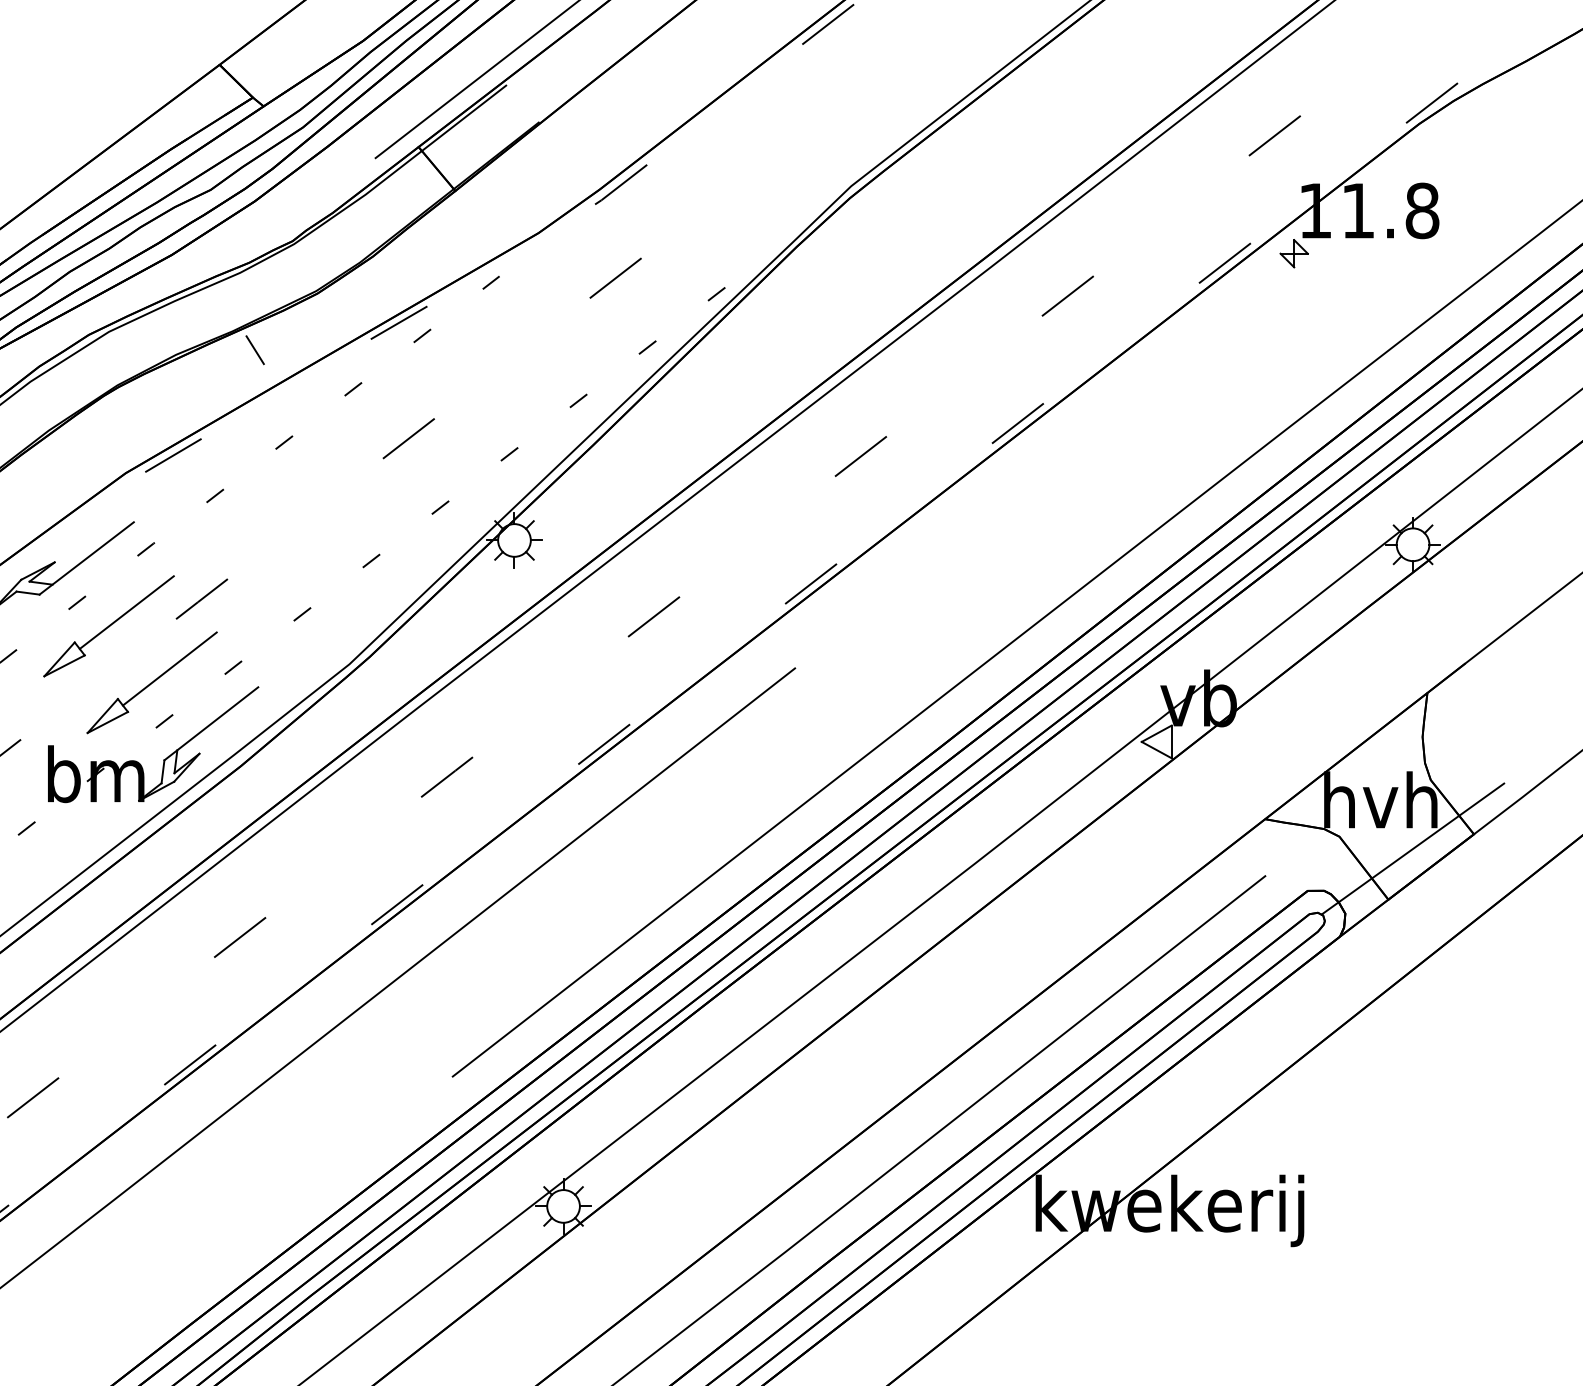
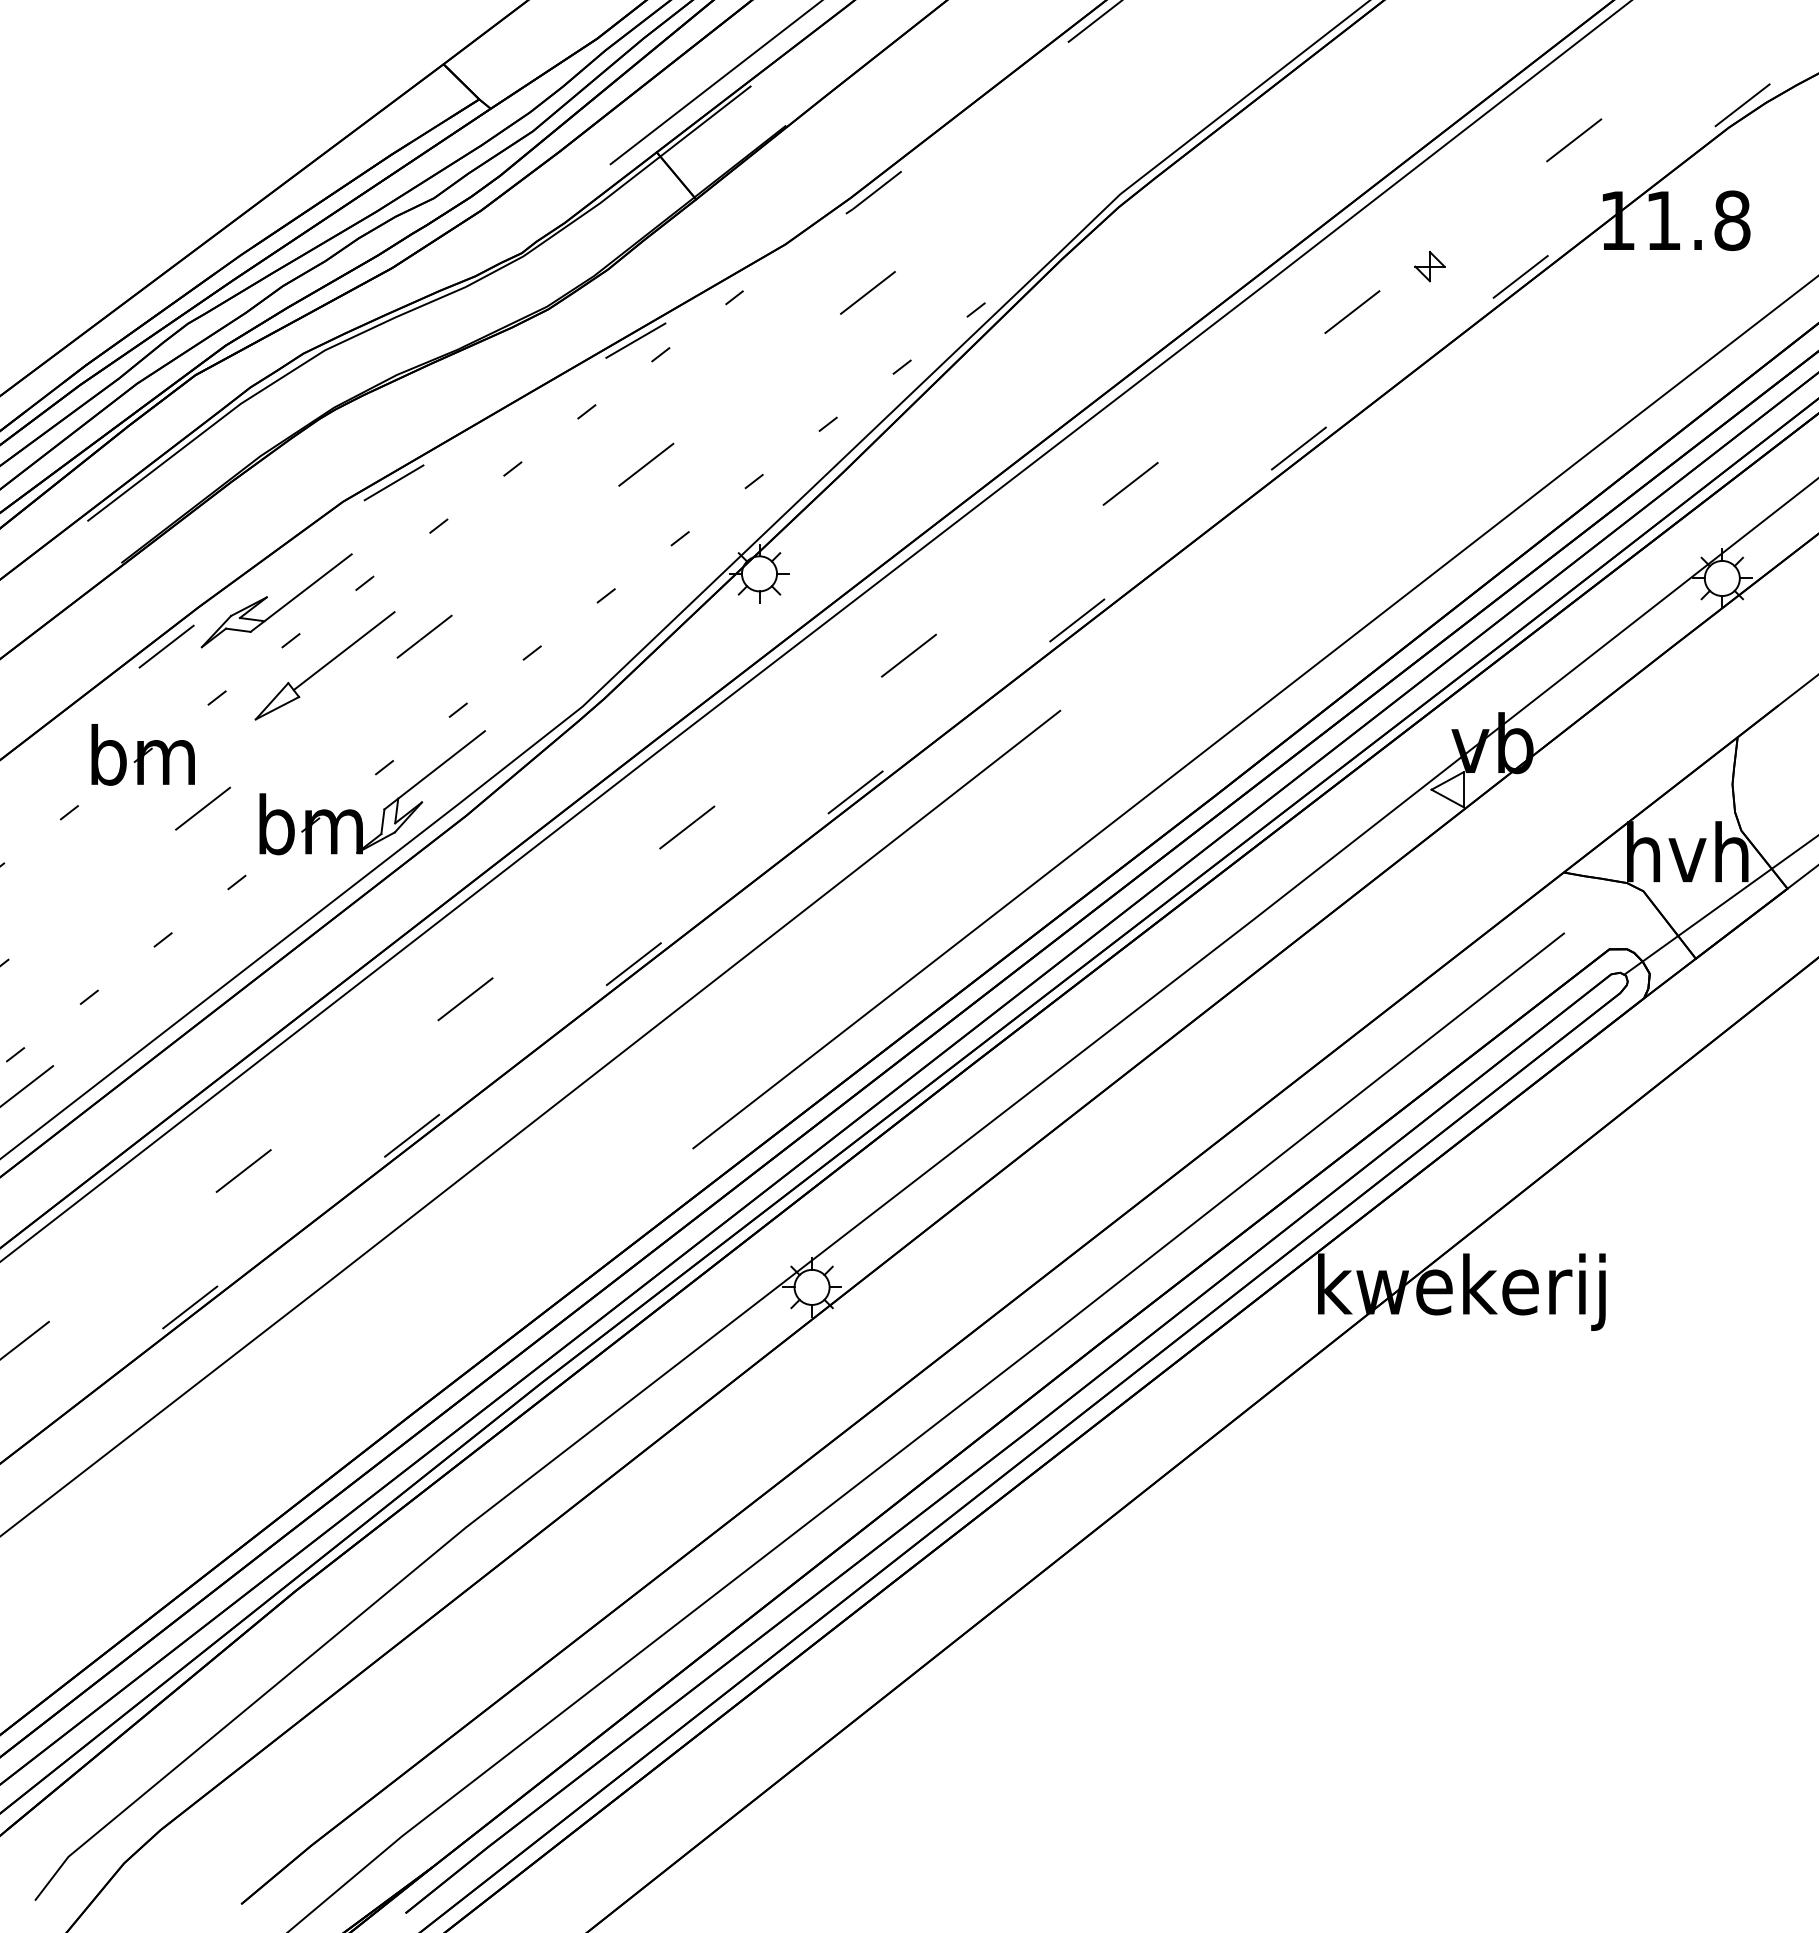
part: (1293, 253) -> (1429, 266), moved
line: (255, 349) -> (481, 369), removed
part: (152, 682) -> (371, 726), removed

